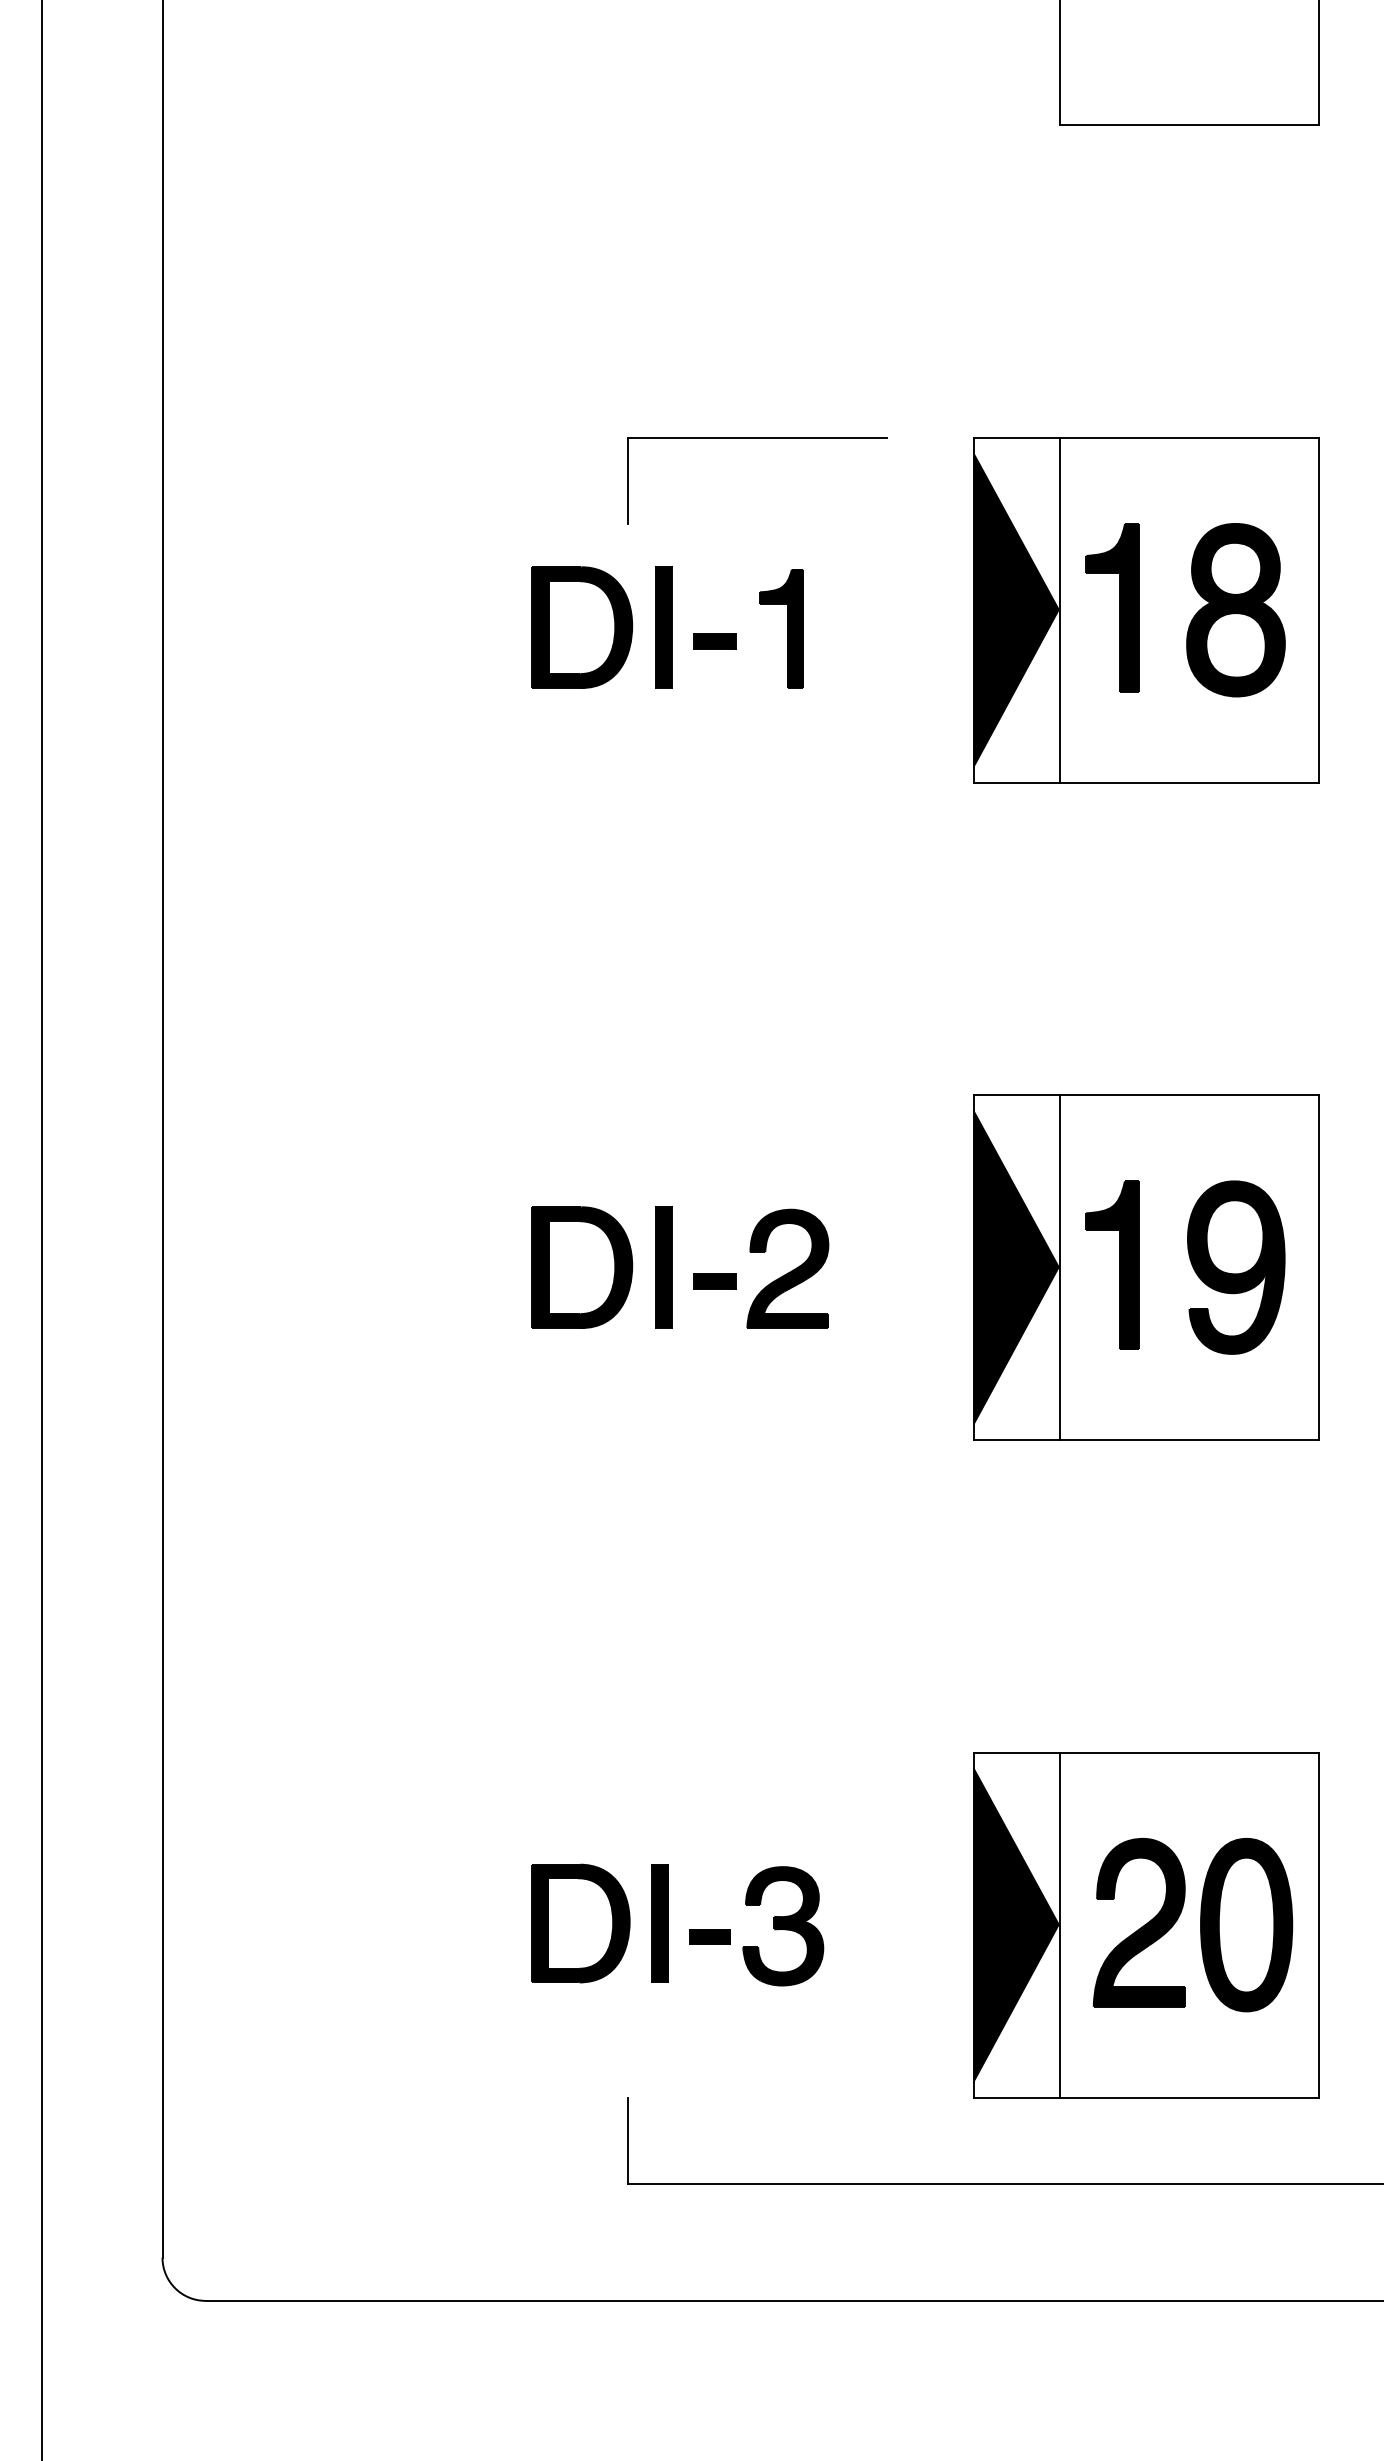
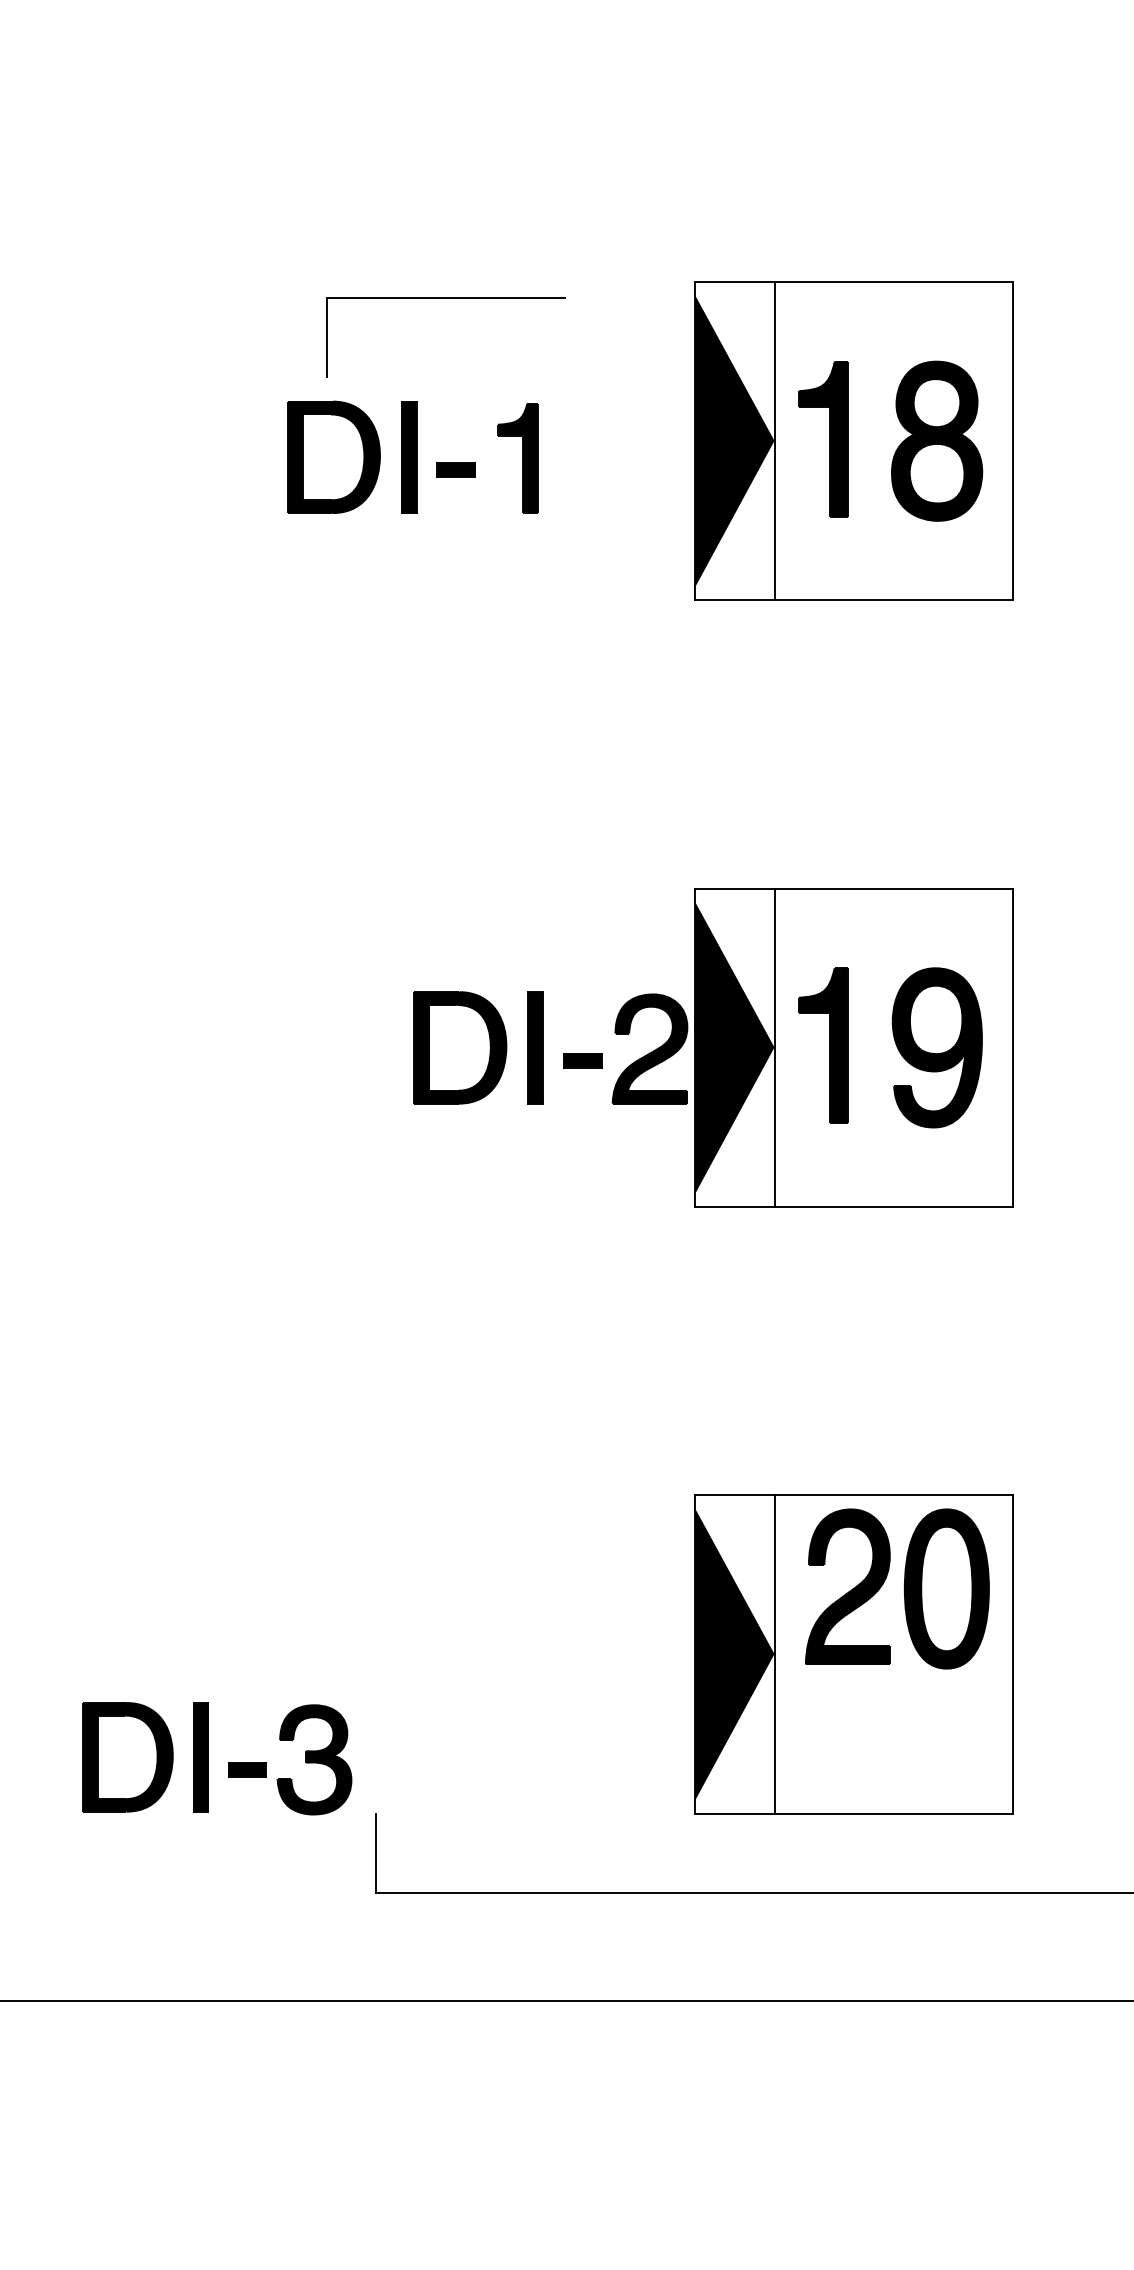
part: (757, 438) -> (445, 298), moved
part: (672, 1267) -> (543, 1047), moved
part: (668, 1924) -> (208, 1758), moved
part: (1200, 1925) -> (904, 1589), moved

